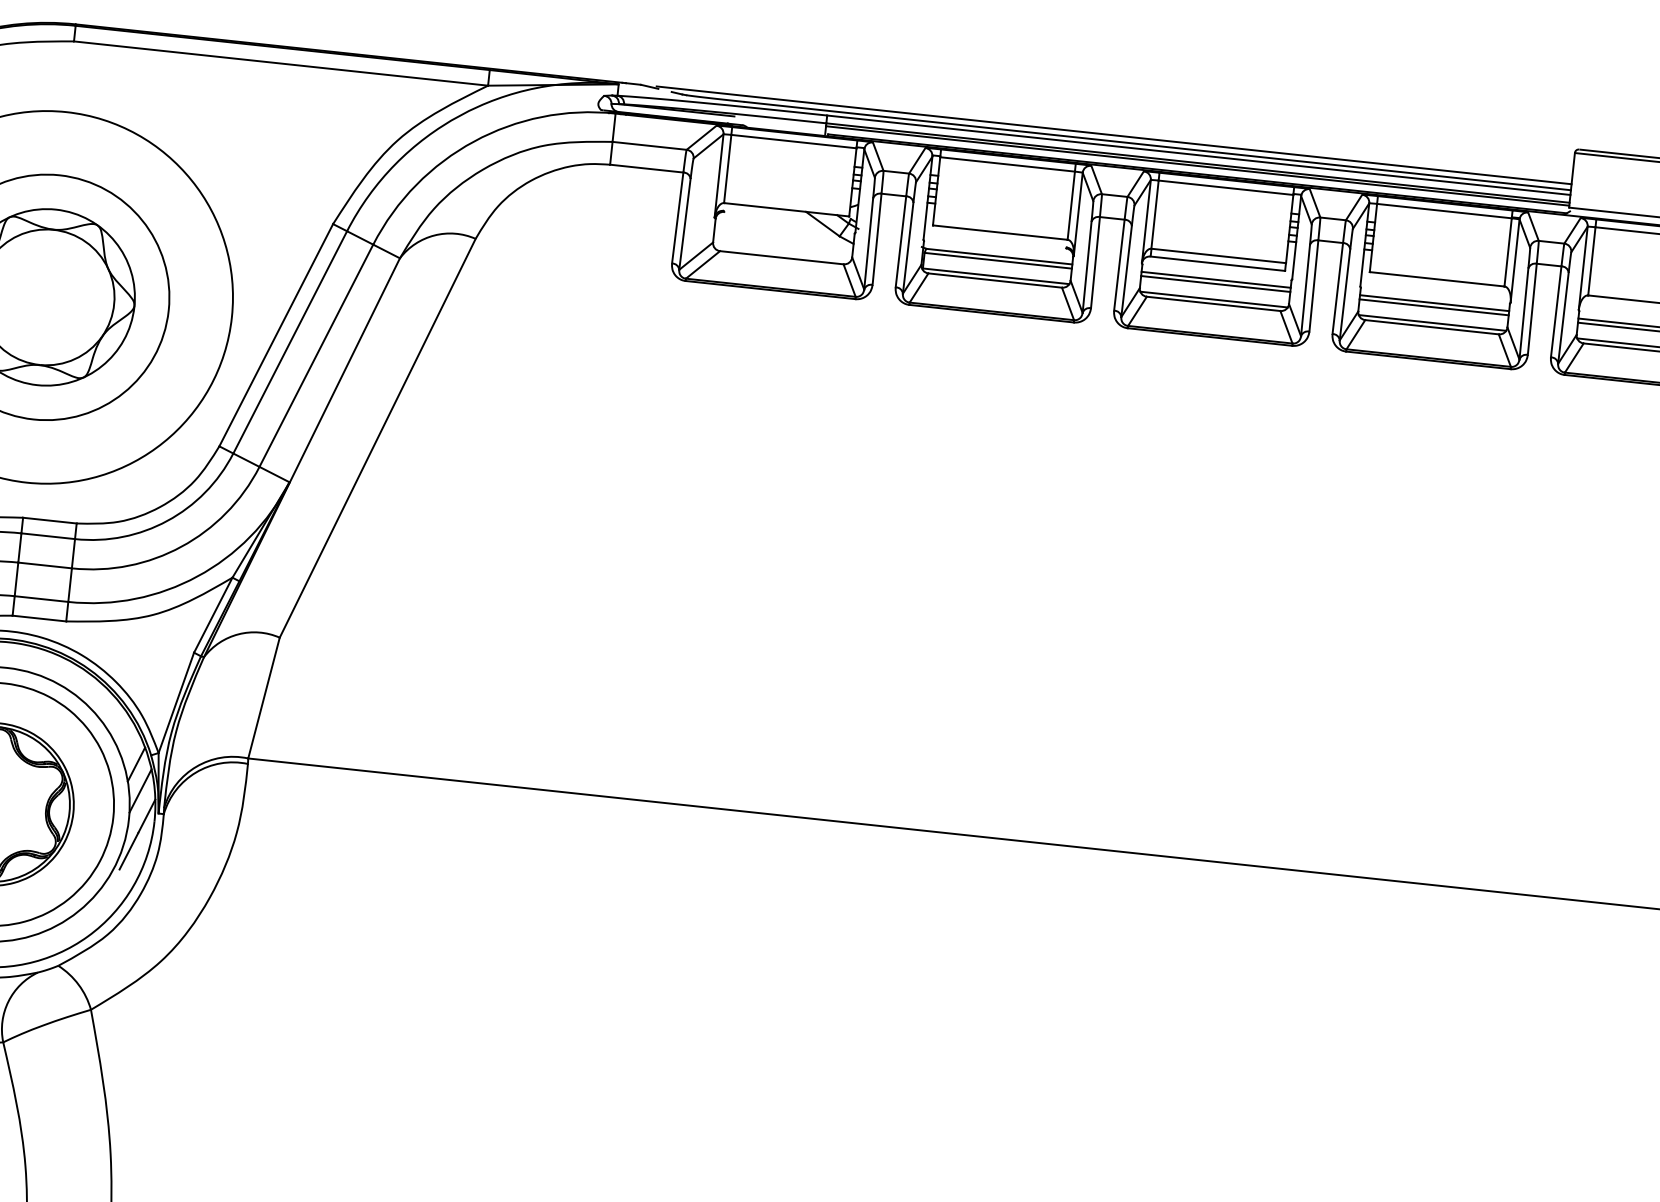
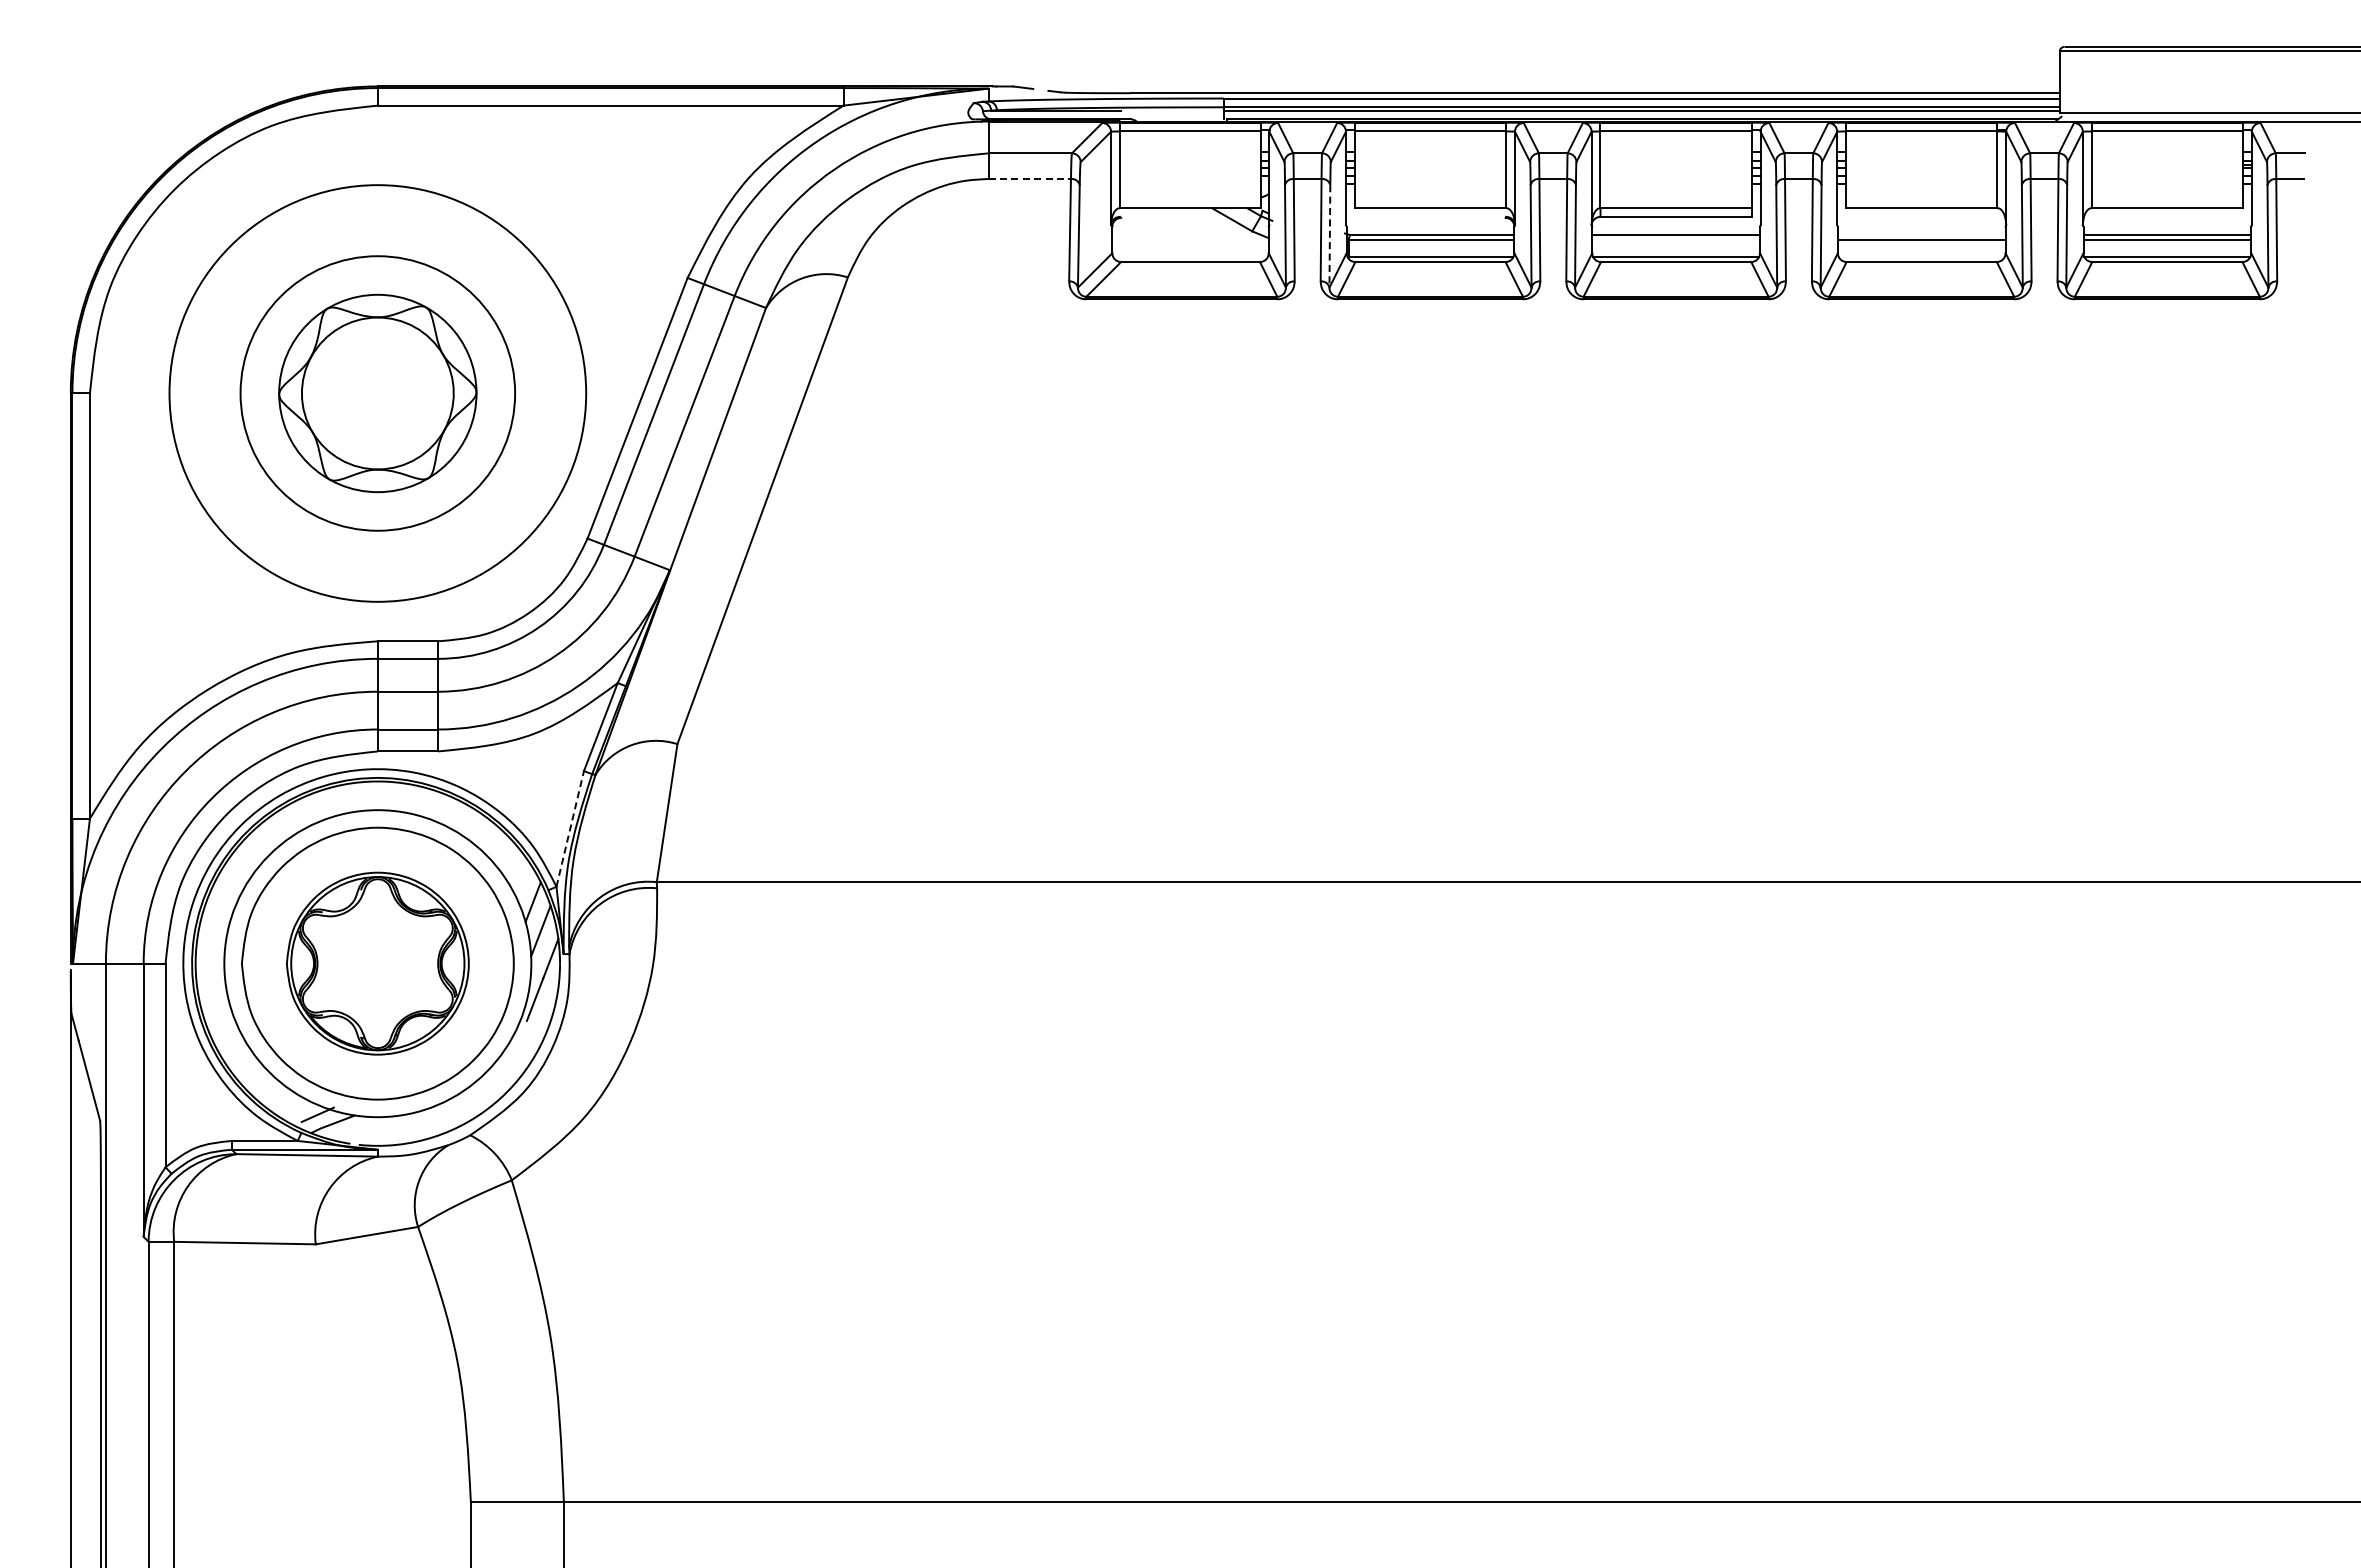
line: (1114, 135) -> (1545, 86), removed
line: (647, 169) -> (1030, 179), solid -> dashed
line: (907, 248) -> (1329, 236), solid -> dashed
line: (1215, 283) -> (1675, 239), removed
line: (1434, 302) -> (1921, 234), removed
line: (1432, 323) -> (1921, 257), removed
line: (176, 702) -> (570, 828), solid -> dashed

